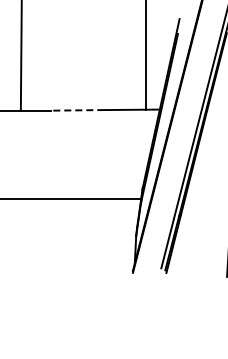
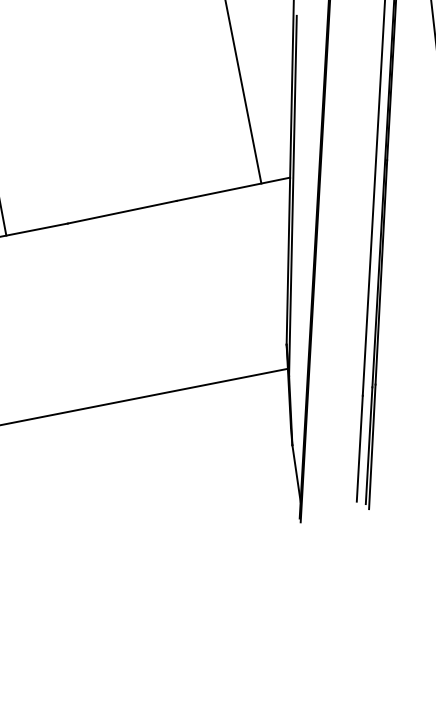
line: (77, 110) -> (122, 212), dashed -> solid

